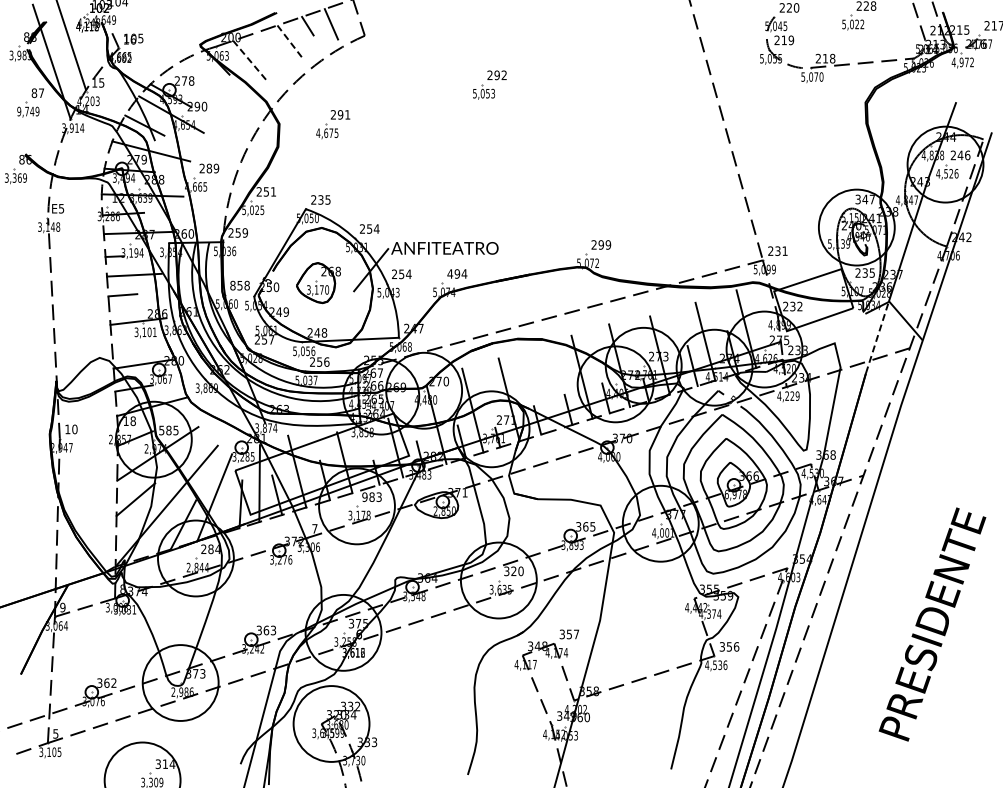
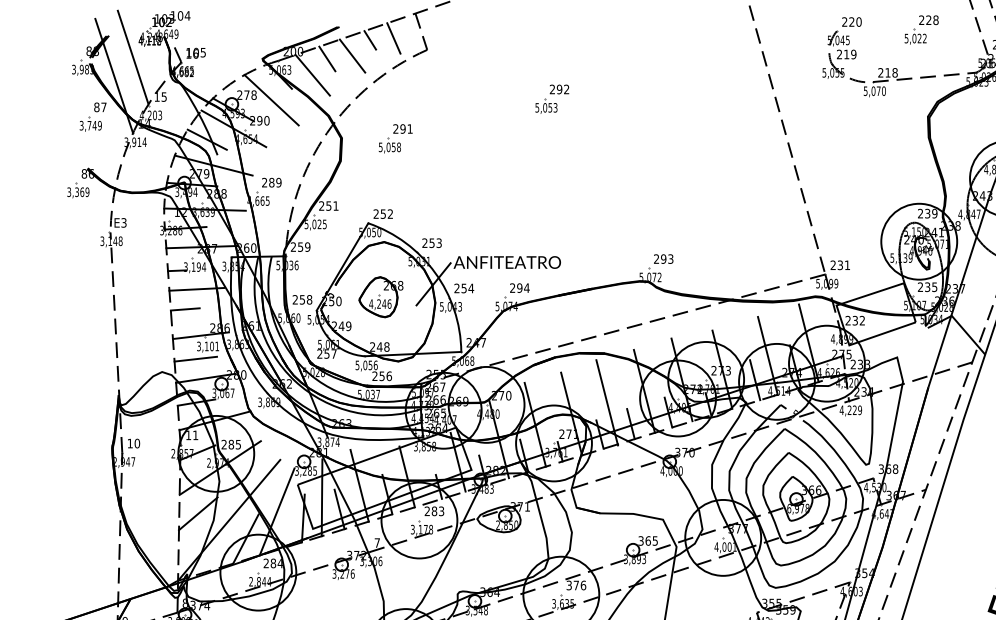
line: (290, 41) -> (352, 55), dashed -> solid
line: (264, 44) -> (326, 58), added
line: (250, 61) -> (312, 75), dashed -> solid
line: (209, 85) -> (271, 99), added
text: (19, 110) -> (81, 124), 9,749 -> 3,749
text: (327, 132) -> (389, 146), 4,675 -> 5,058
text: (324, 199) -> (386, 213), 235 -> 252
text: (865, 199) -> (927, 213), 347 -> 239
text: (61, 207) -> (123, 221), E5 -> E3
text: (376, 228) -> (438, 242), 254 -> 253
text: (608, 244) -> (670, 258), 299 -> 293
text: (450, 273) -> (512, 287), 494 -> 294
text: (232, 285) -> (294, 299), 858 -> 258
text: (317, 289) -> (379, 303), 3,170 -> 4,246
line: (877, 337) -> (939, 351), dashed -> solid
line: (133, 344) -> (195, 358), added
line: (544, 388) -> (606, 402), added
text: (132, 421) -> (194, 435), 18 -> 11
text: (161, 430) -> (223, 444), 585 -> 285
text: (364, 497) -> (426, 511), 983 -> 283
text: (517, 571) -> (579, 585), 320 -> 376

